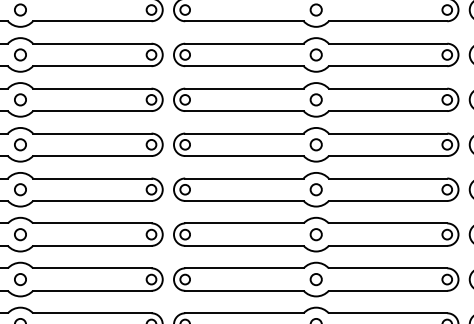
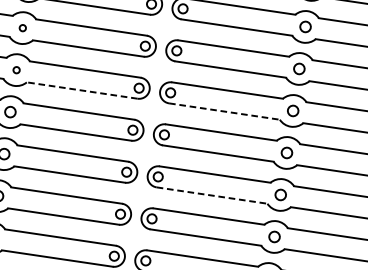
circle: (20, 99) -> (22, 27), size x0.6
circle: (20, 144) -> (16, 69), size x0.6
line: (91, 156) -> (81, 90), solid -> dashed
line: (244, 156) -> (224, 111), solid -> dashed
line: (244, 245) -> (212, 195), solid -> dashed

